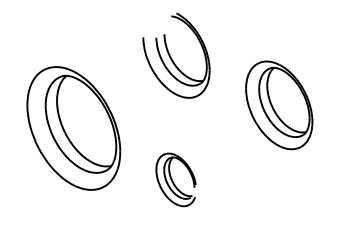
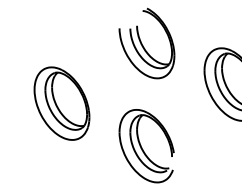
part: (73, 128) -> (61, 103), size x0.71
part: (175, 179) -> (146, 145), size x1.67

